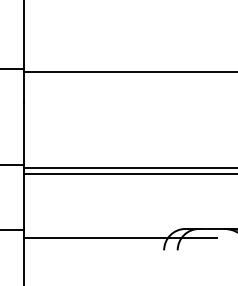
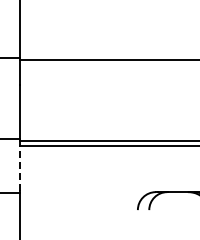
line: (24, 200) -> (20, 168), solid -> dashed
line: (120, 237) -> (101, 199), removed

